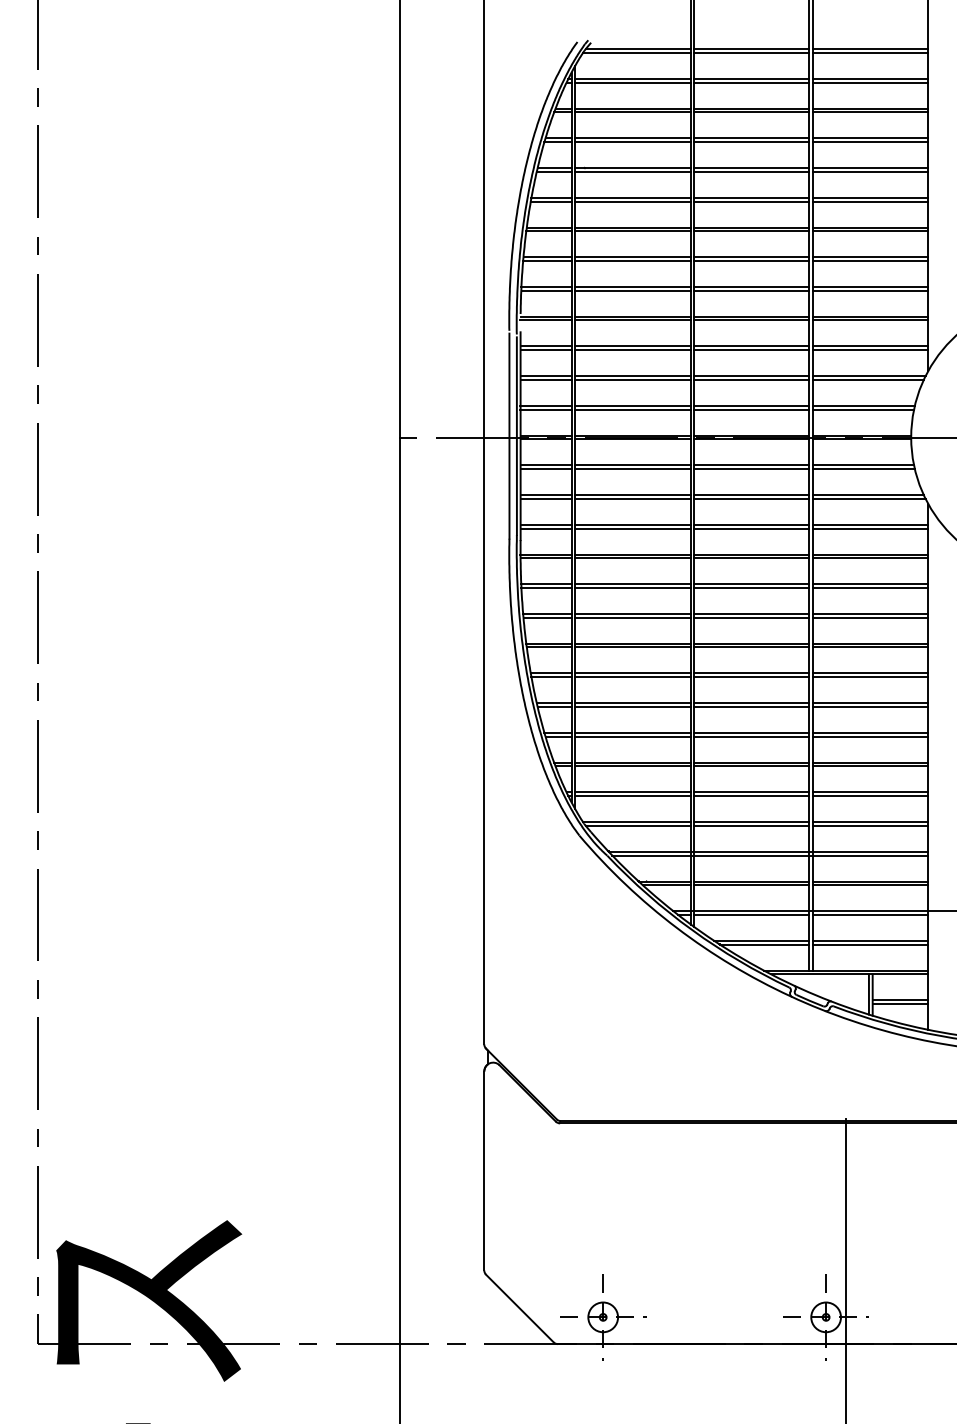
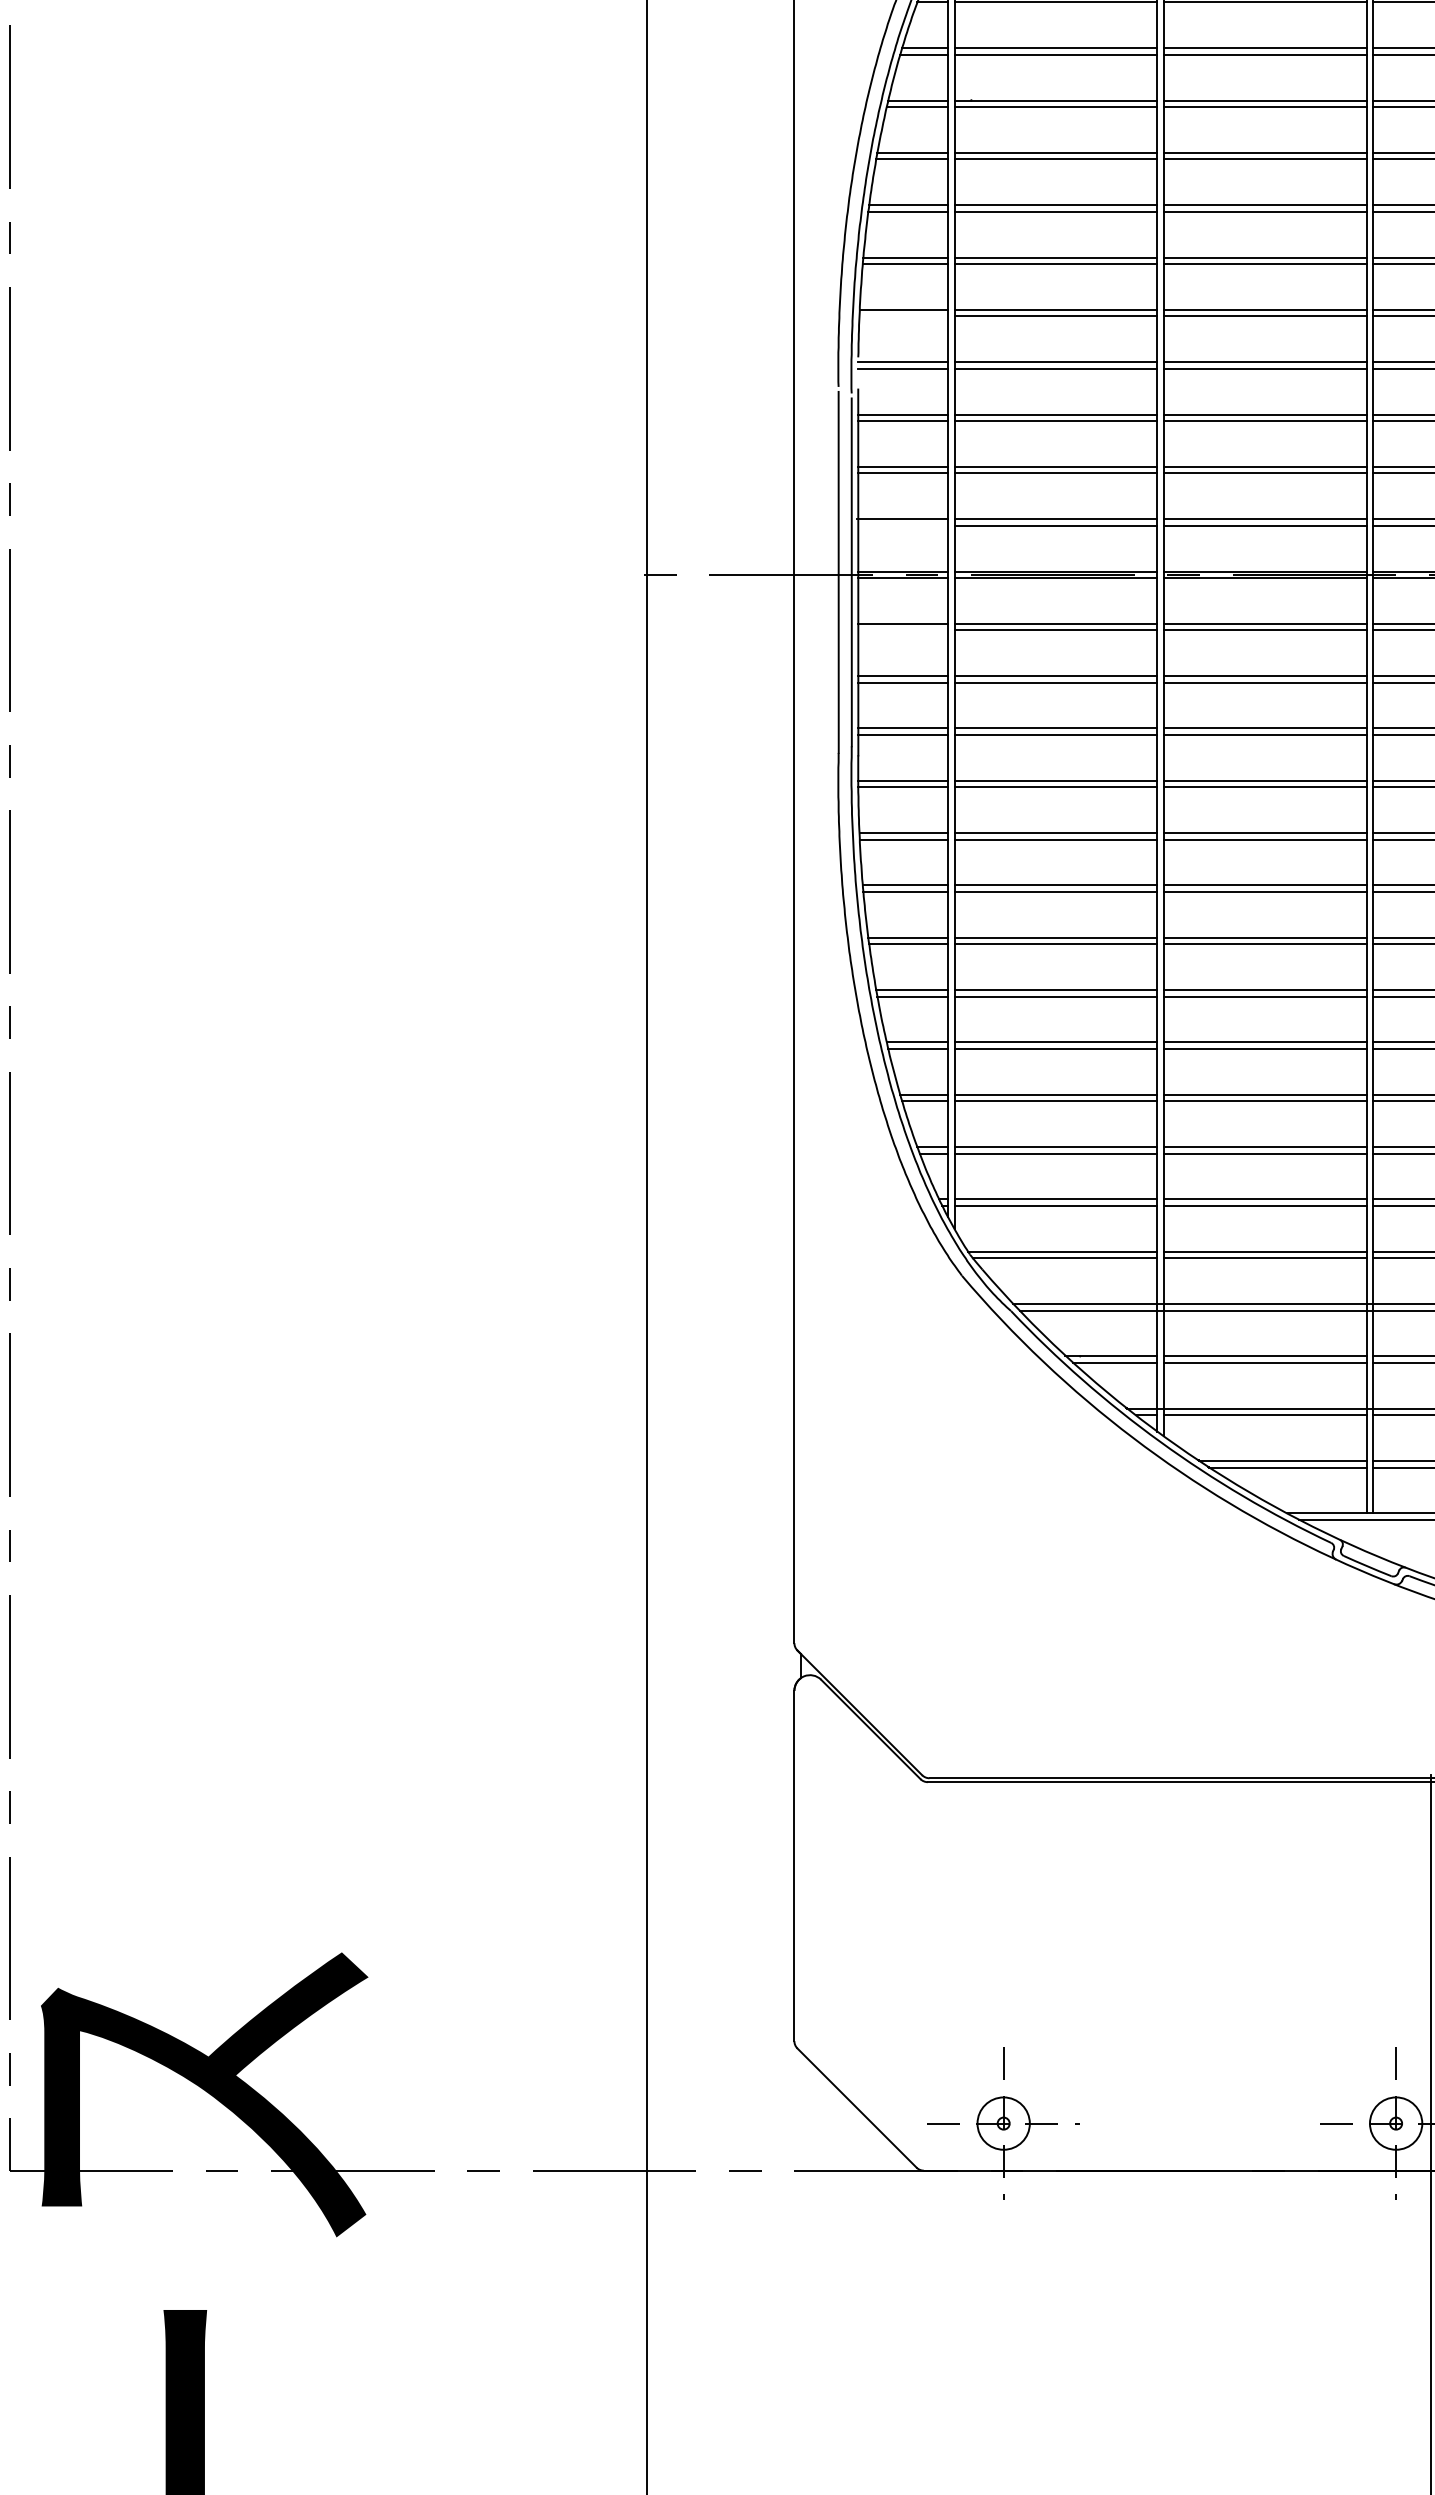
line: (546, 290) -> (903, 316), removed
line: (545, 409) -> (902, 525), removed
line: (545, 469) -> (902, 631), removed

